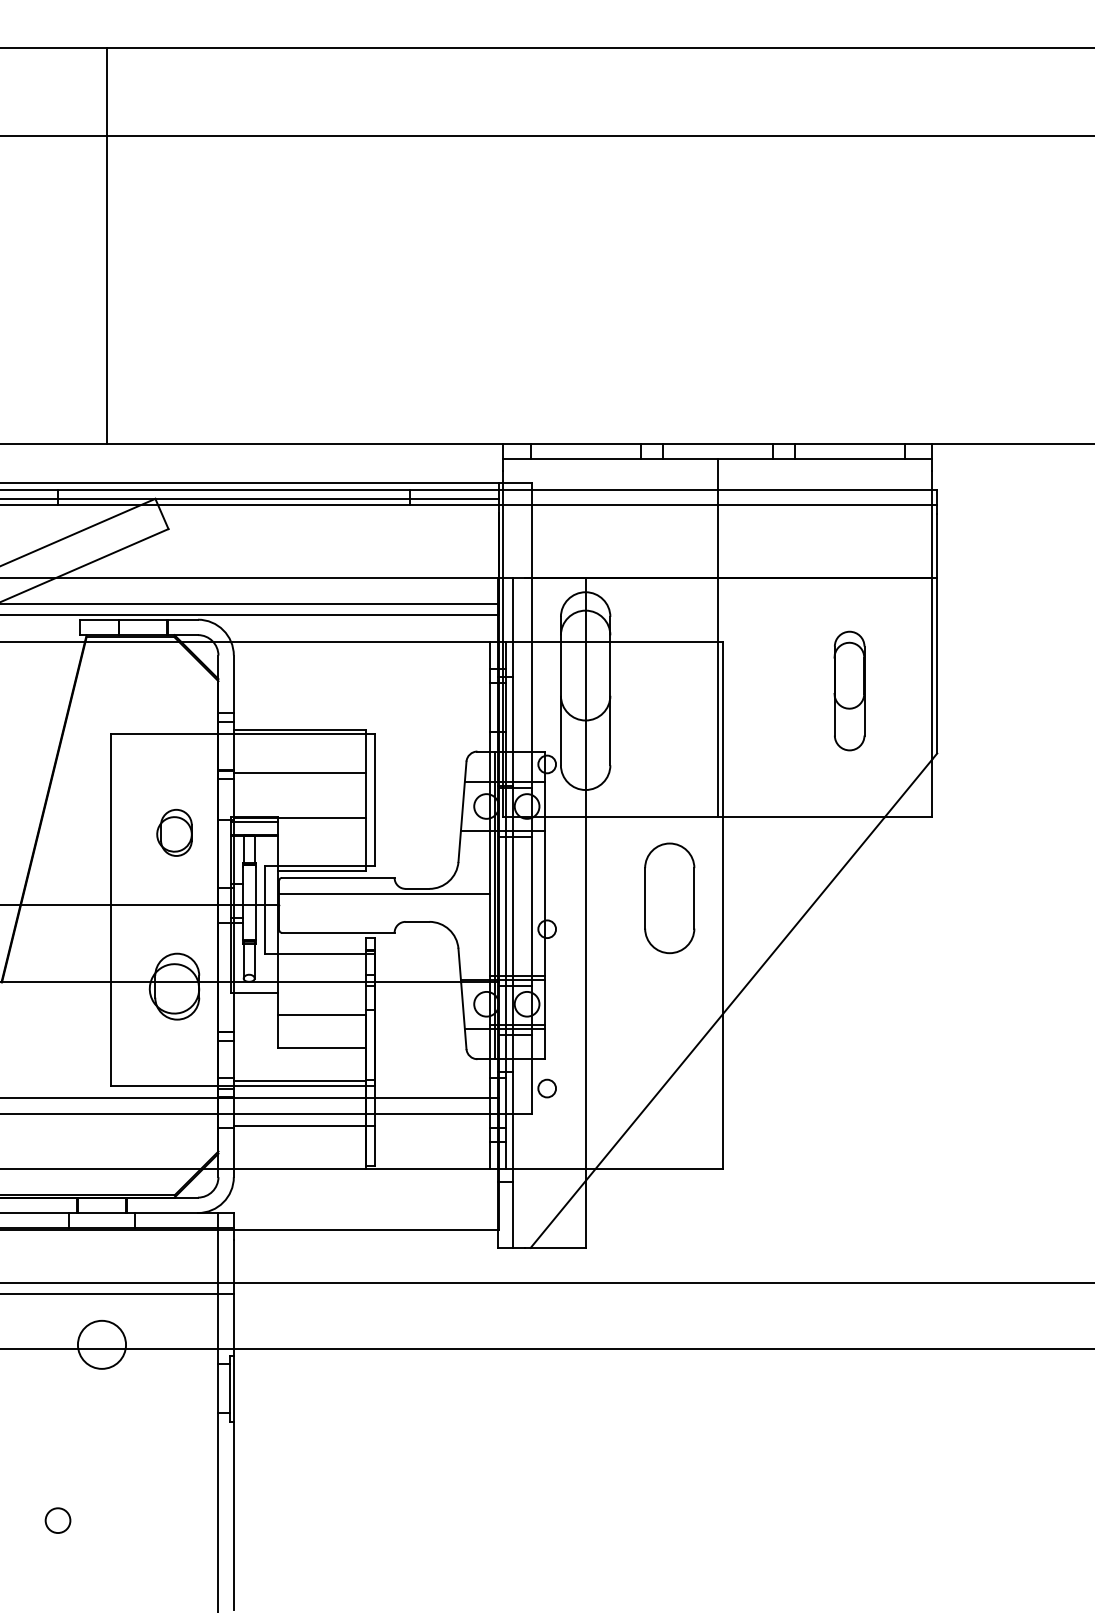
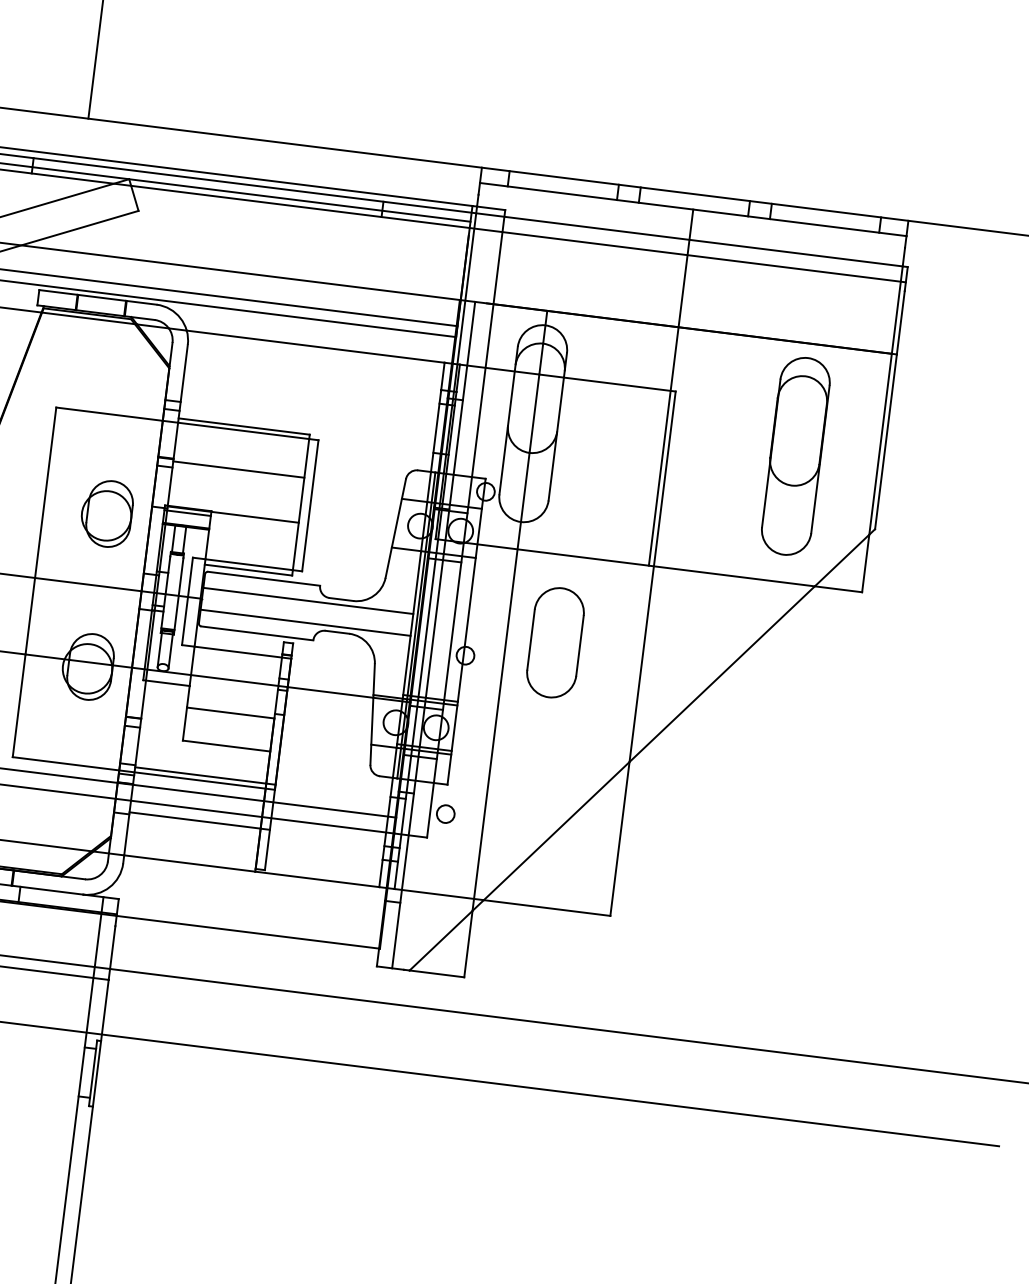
part: (849, 690) -> (795, 455), size x1.67
part: (174, 832) -> (106, 513), size x1.43
part: (669, 898) -> (555, 642), moved
line: (384, 916) -> (305, 622), added

